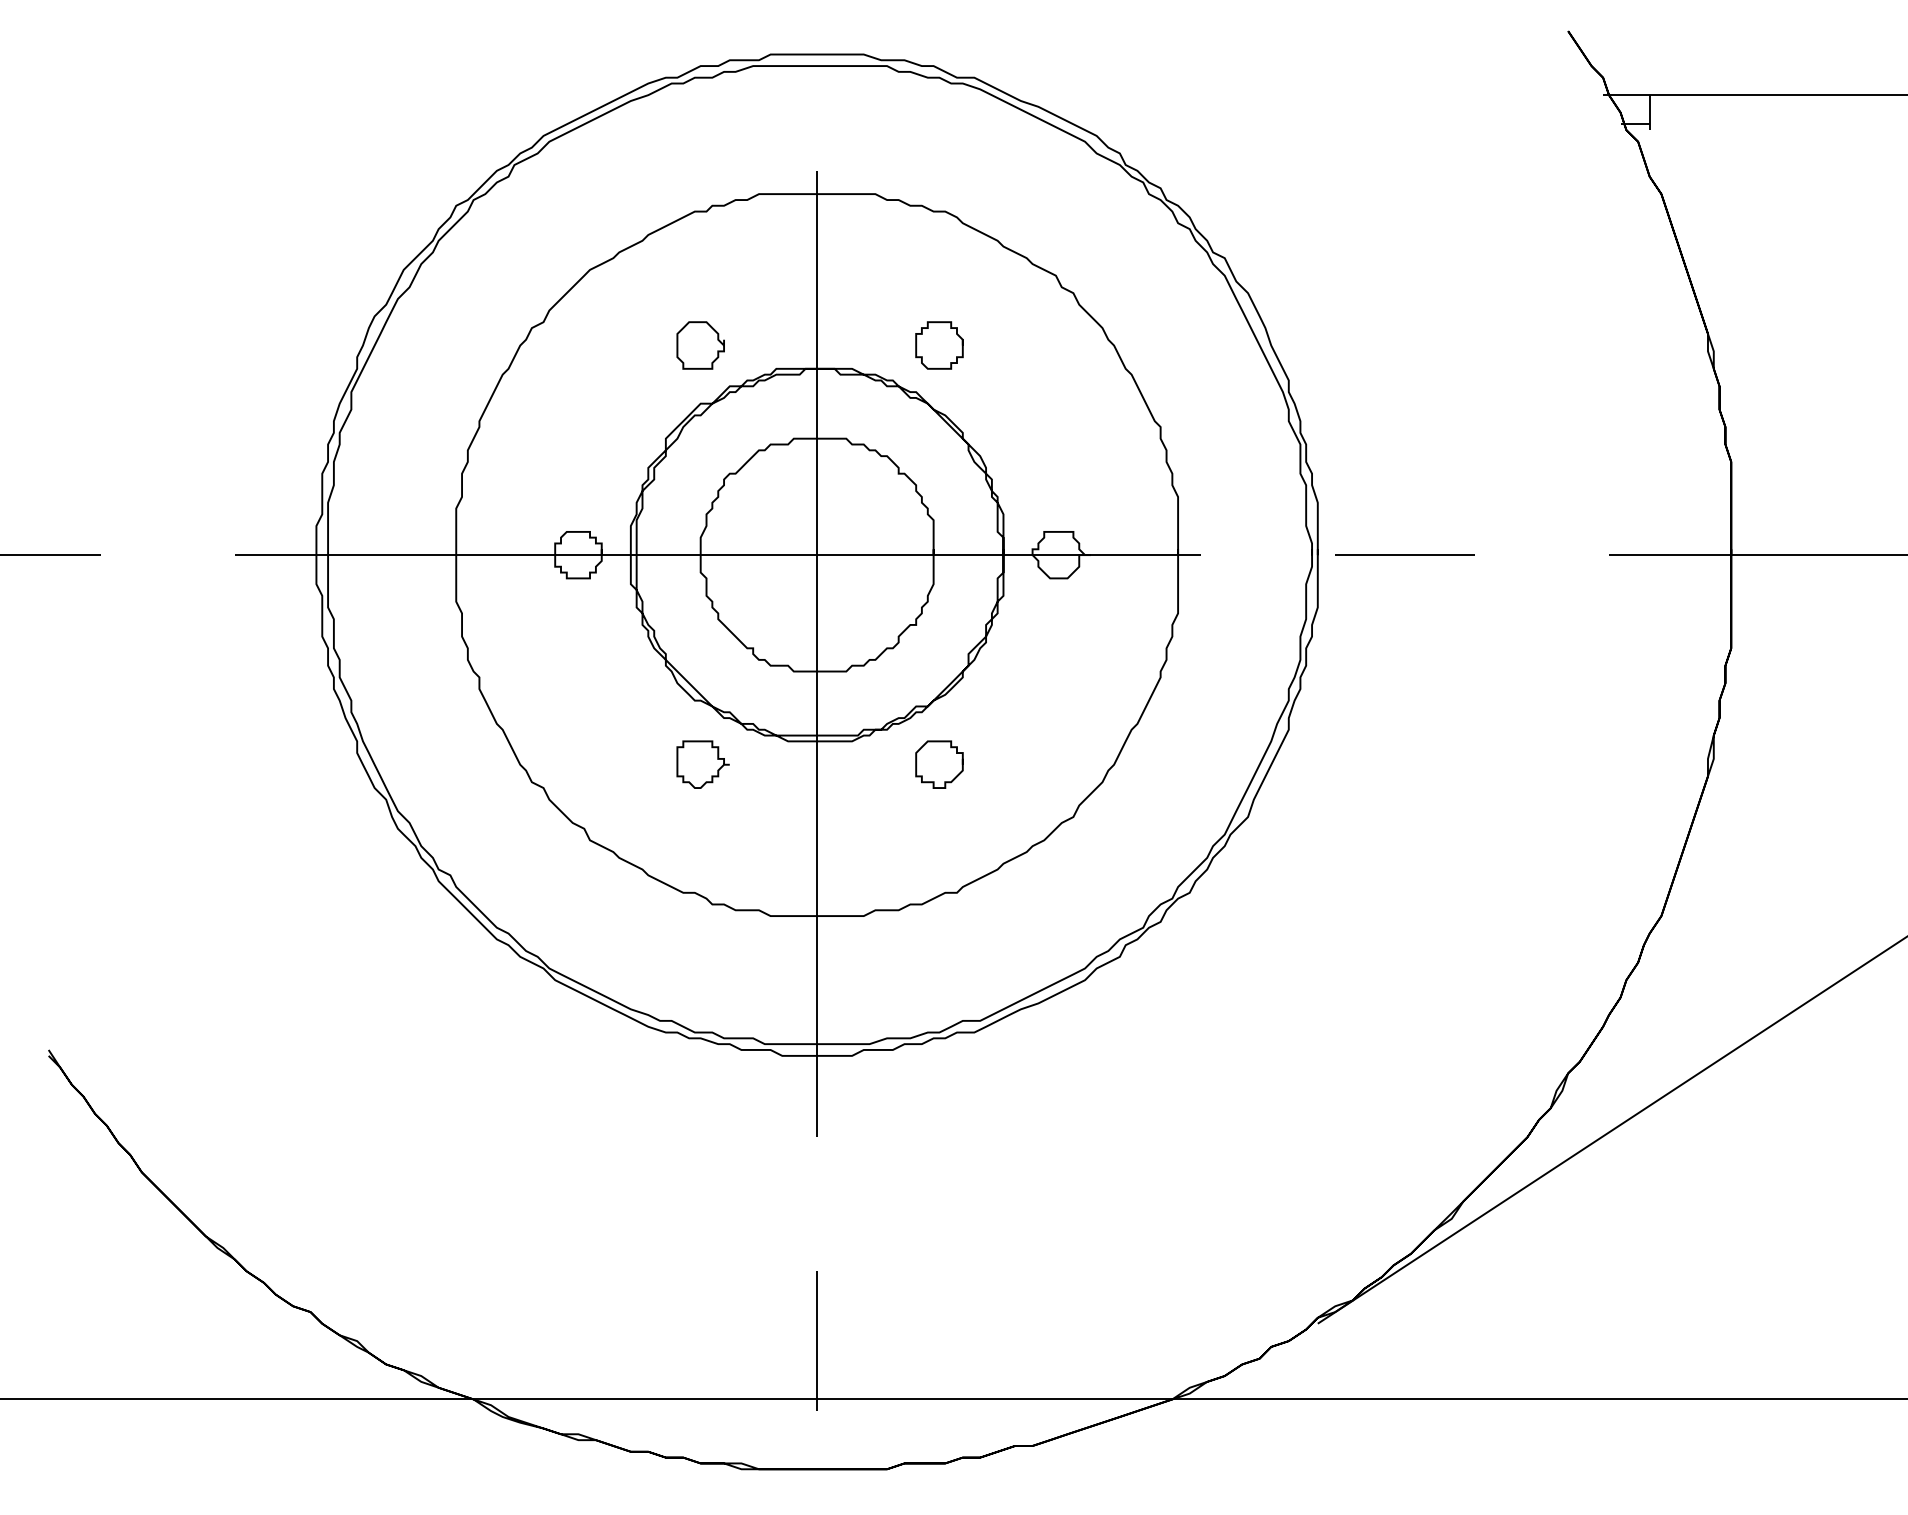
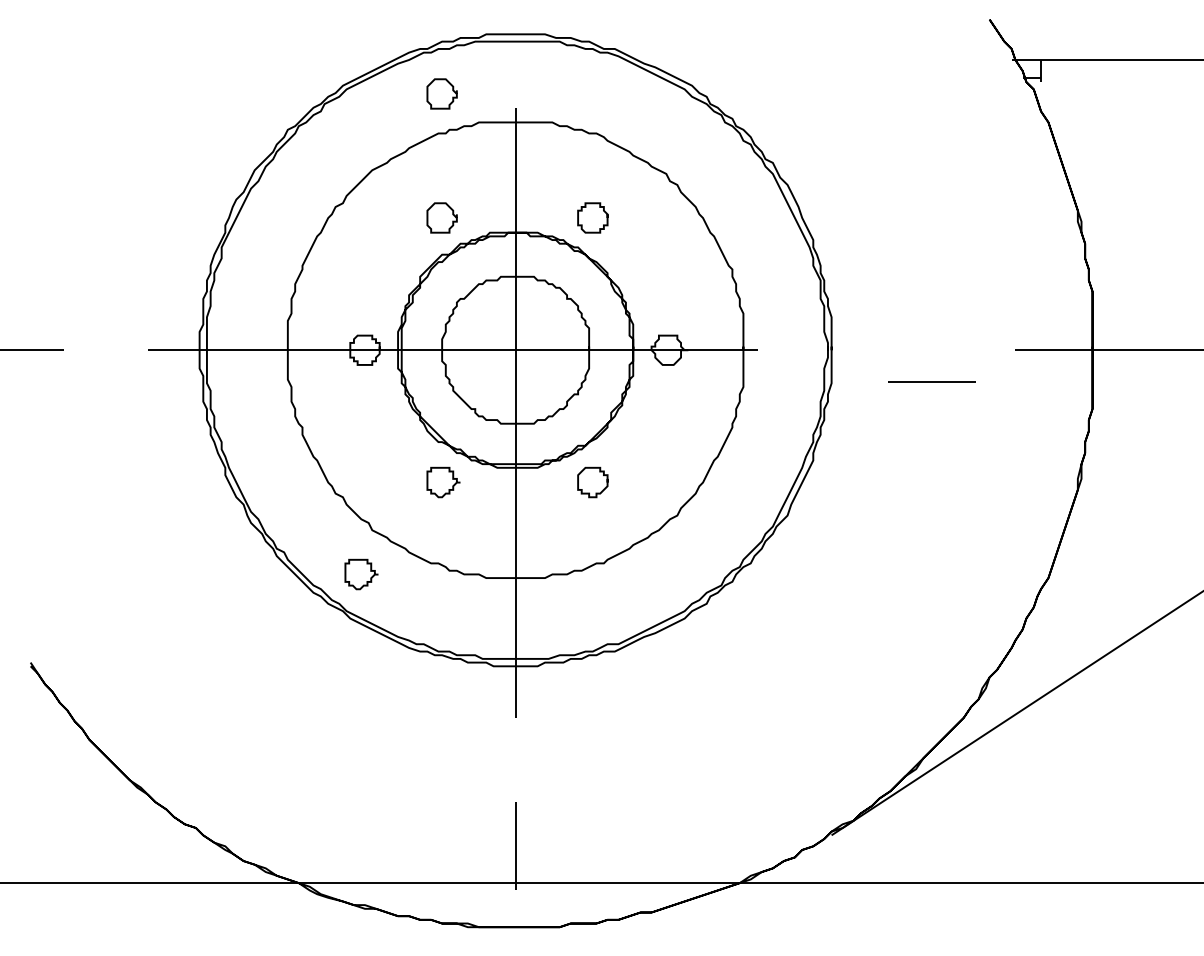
curve: (717, 143) -> (452, 90), added
line: (1404, 553) -> (931, 381), moved
curve: (580, 921) -> (366, 581), added

